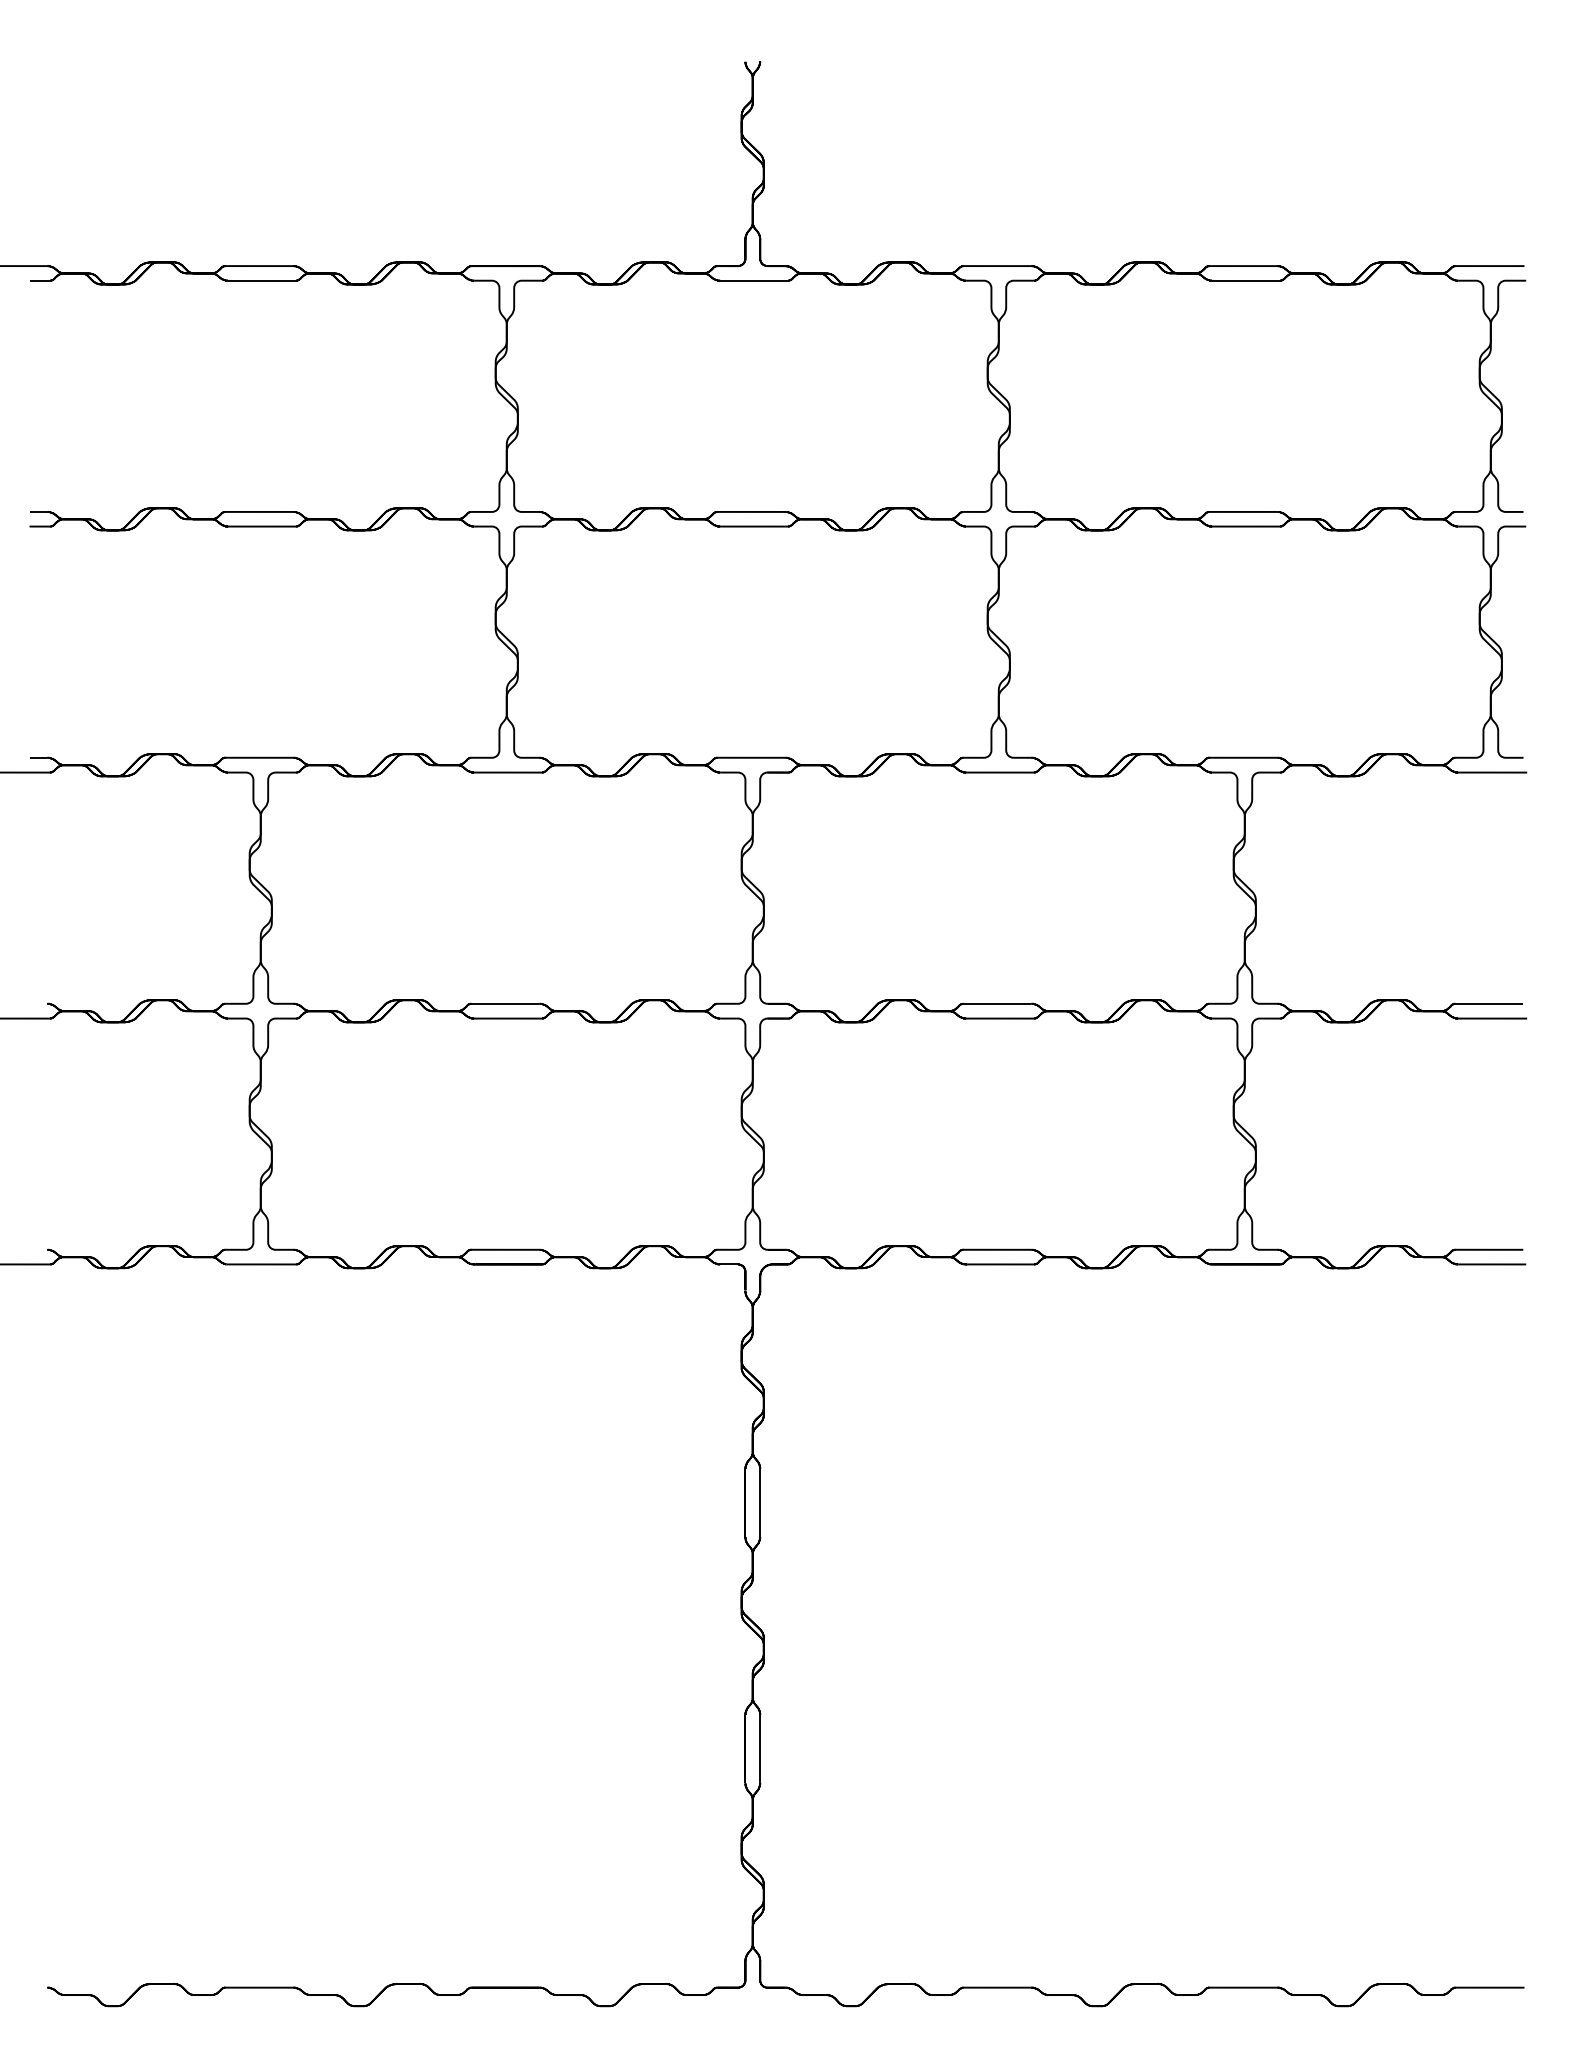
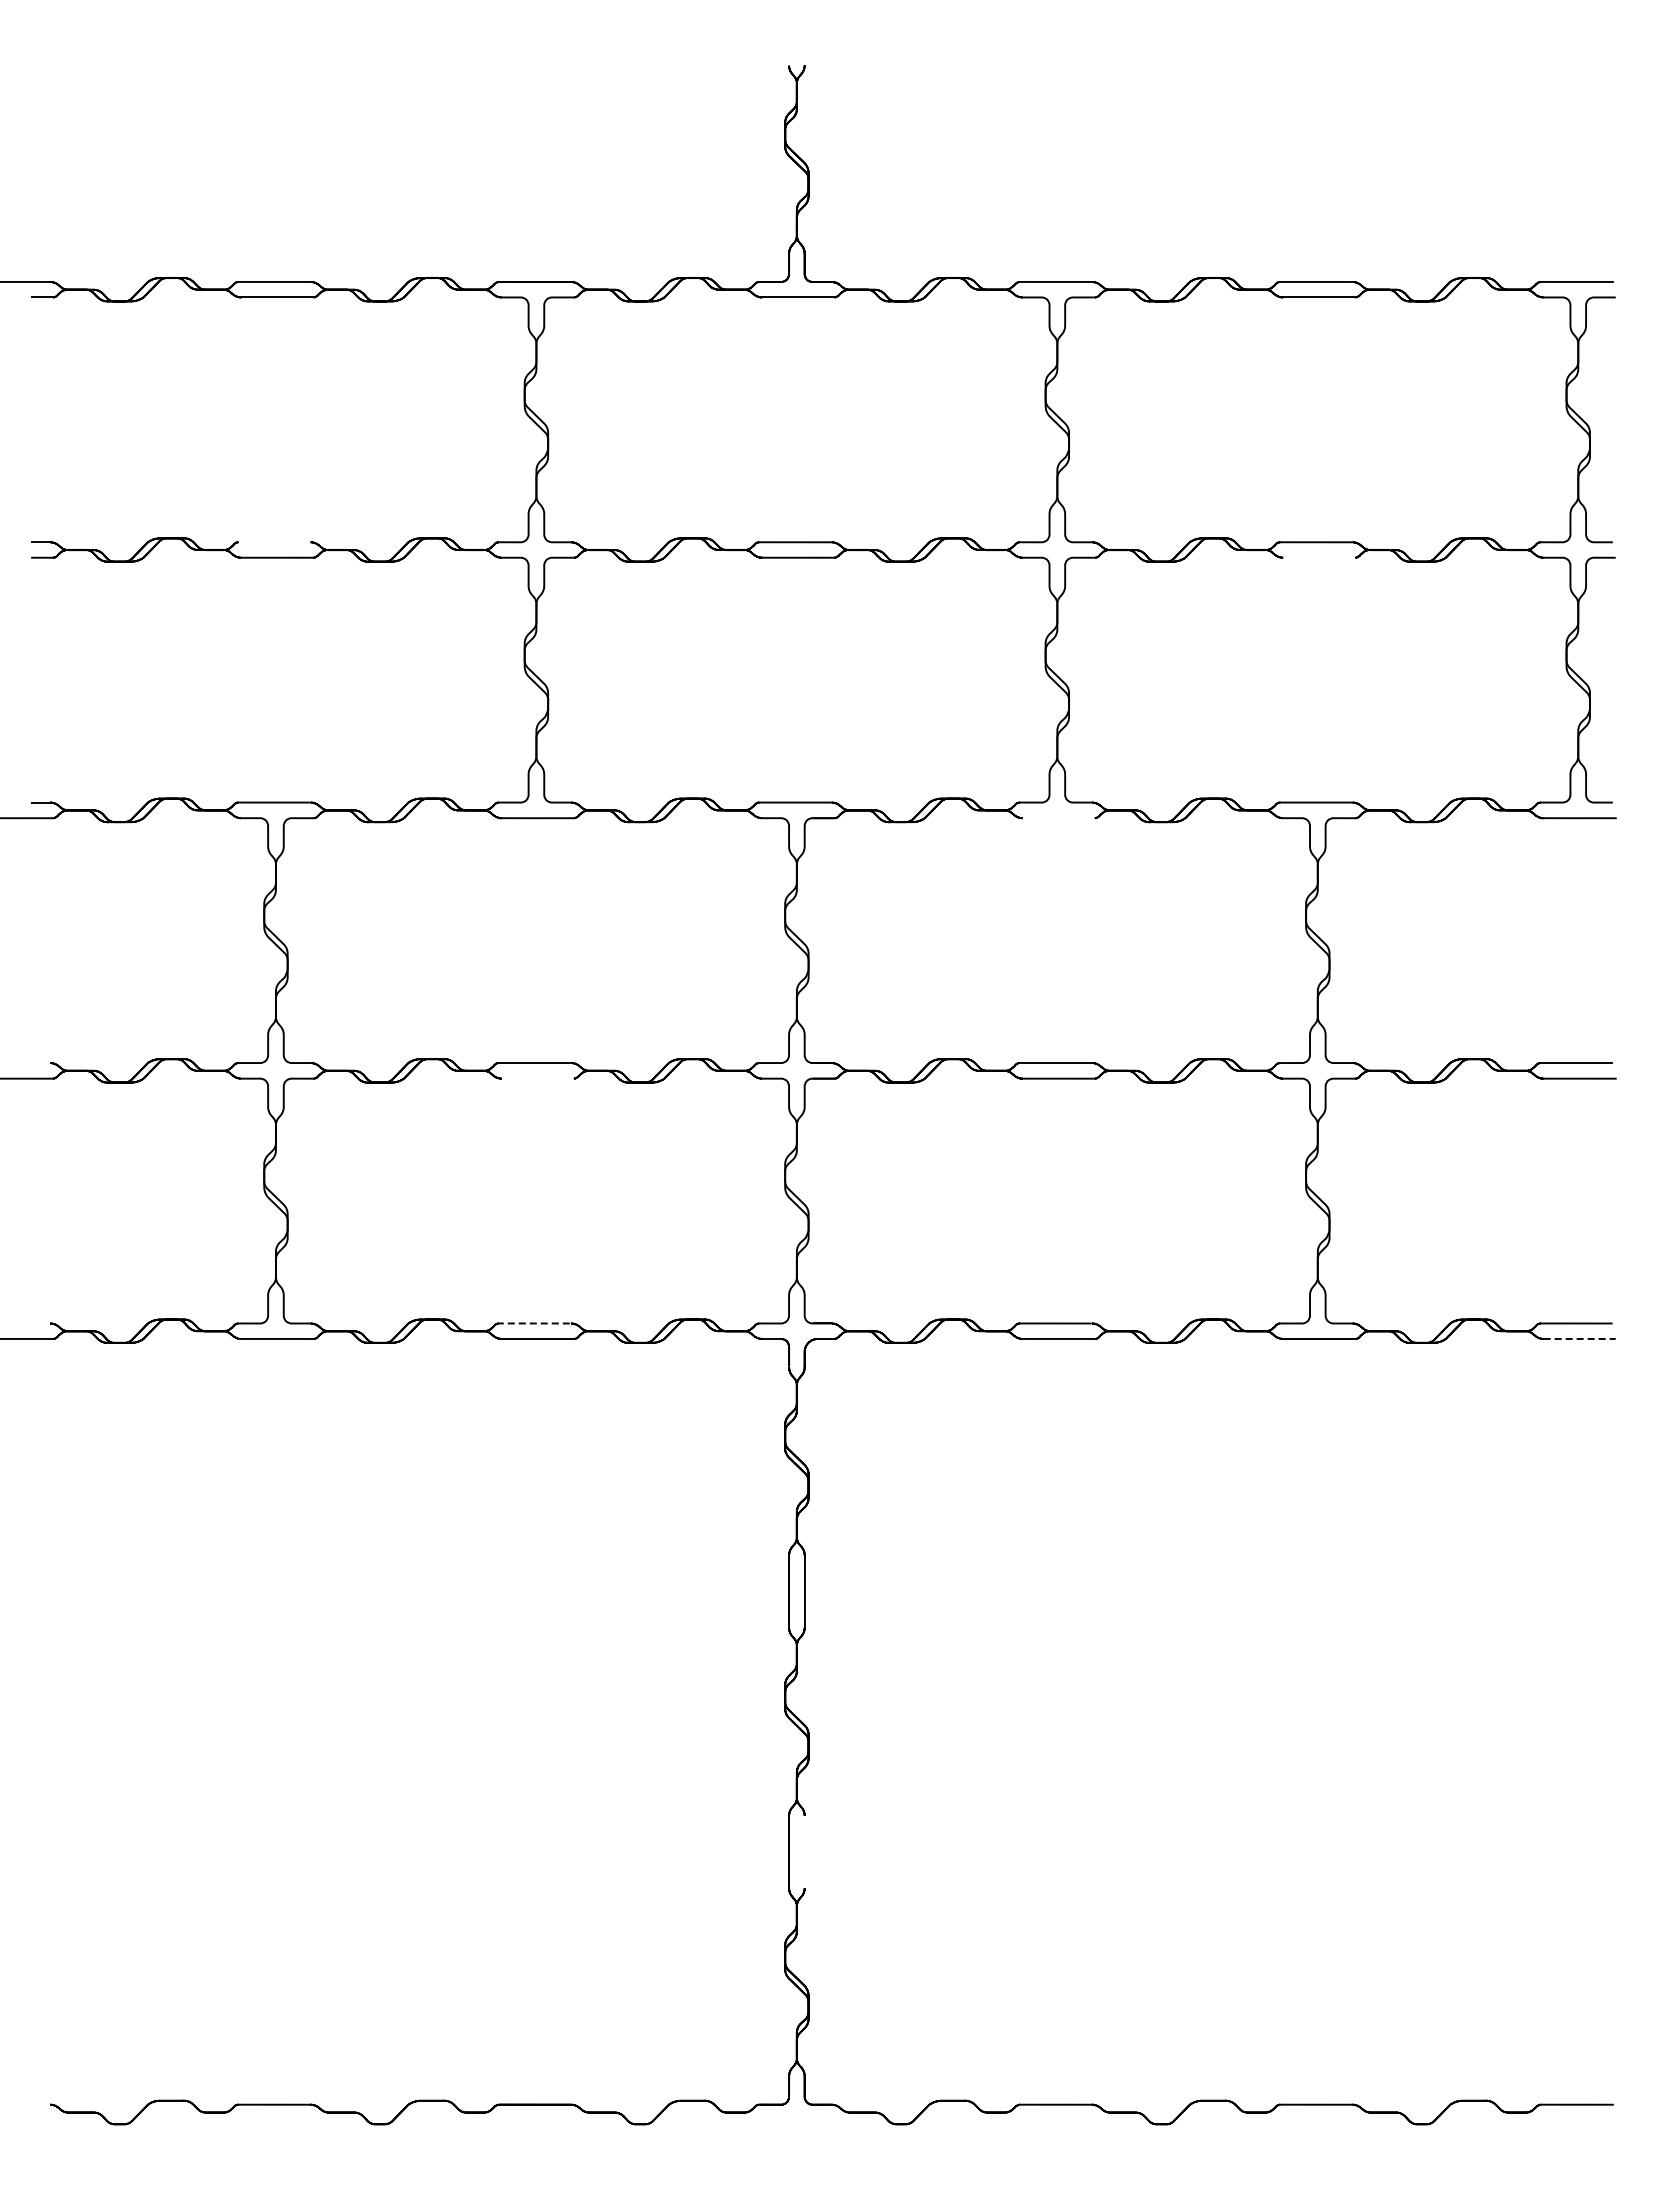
line: (258, 512) -> (273, 542), removed
line: (1244, 526) -> (1317, 557), removed
line: (998, 772) -> (1057, 818), removed
line: (506, 1018) -> (536, 1078), removed
line: (504, 1249) -> (533, 1323), solid -> dashed
line: (1492, 1263) -> (1580, 1338), solid -> dashed
line: (759, 1748) -> (804, 1851), removed

